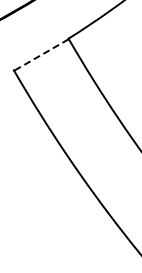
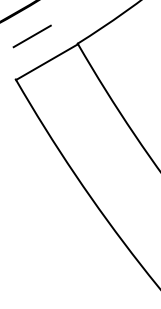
line: (28, 31) -> (32, 35), added
line: (41, 55) -> (47, 62), dashed -> solid

